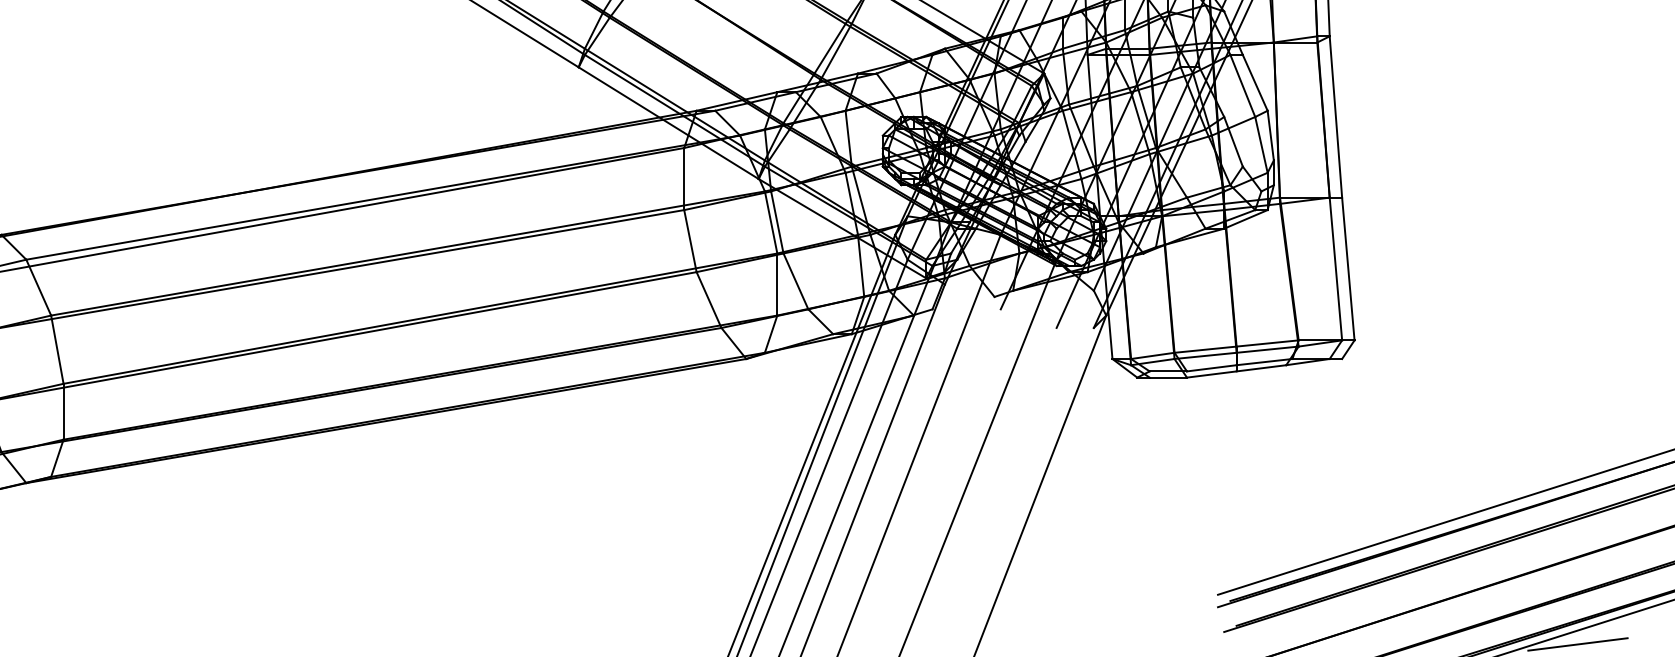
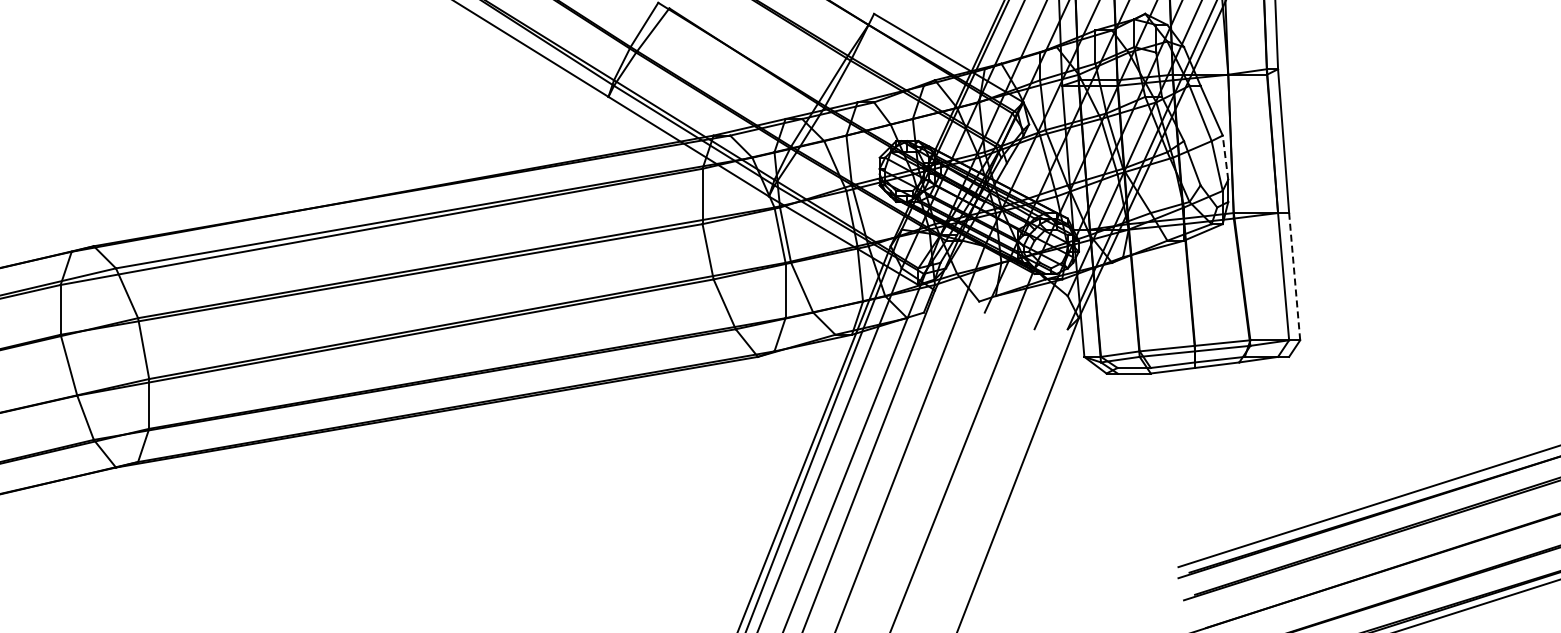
line: (1270, 135) -> (1225, 157), solid -> dashed
line: (1348, 268) -> (1294, 276), solid -> dashed
line: (1578, 643) -> (1499, 610), removed

